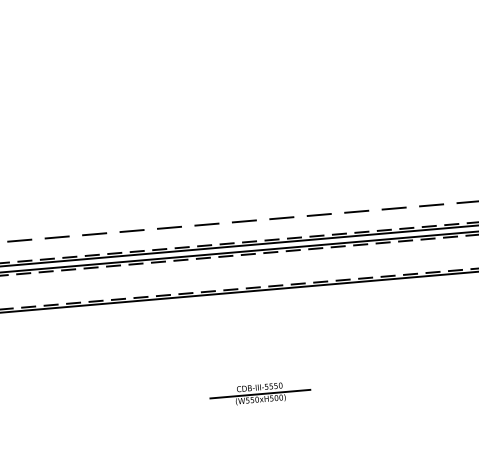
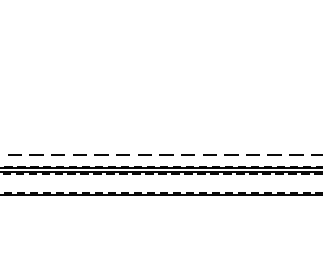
part: (259, 394) -> (188, 254), removed

